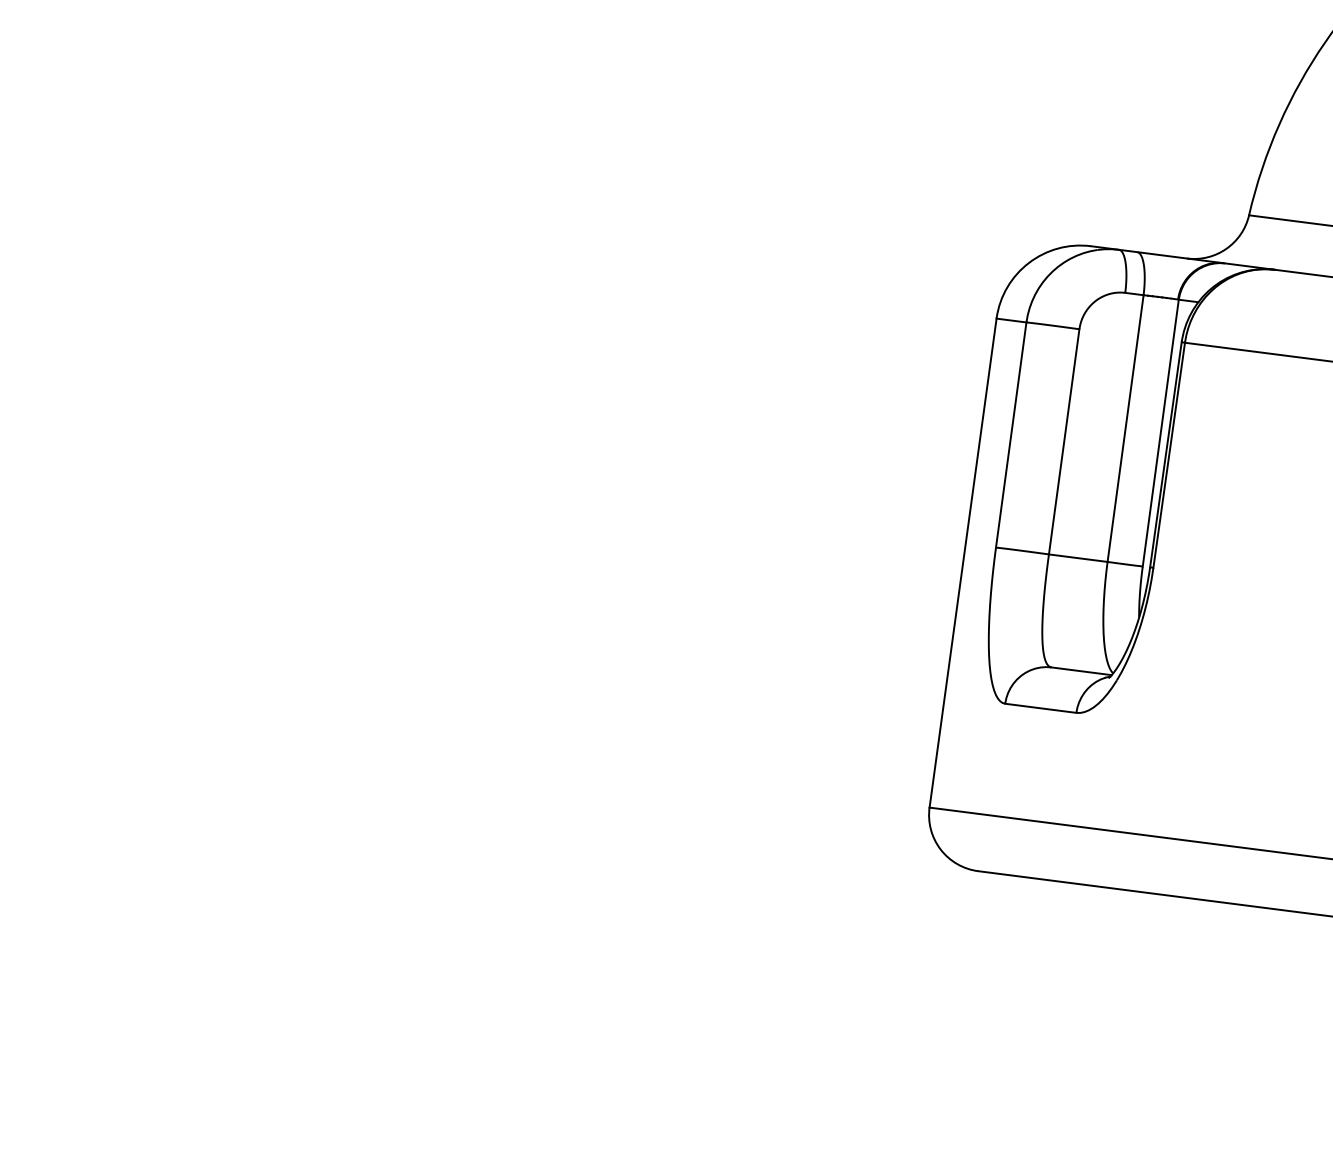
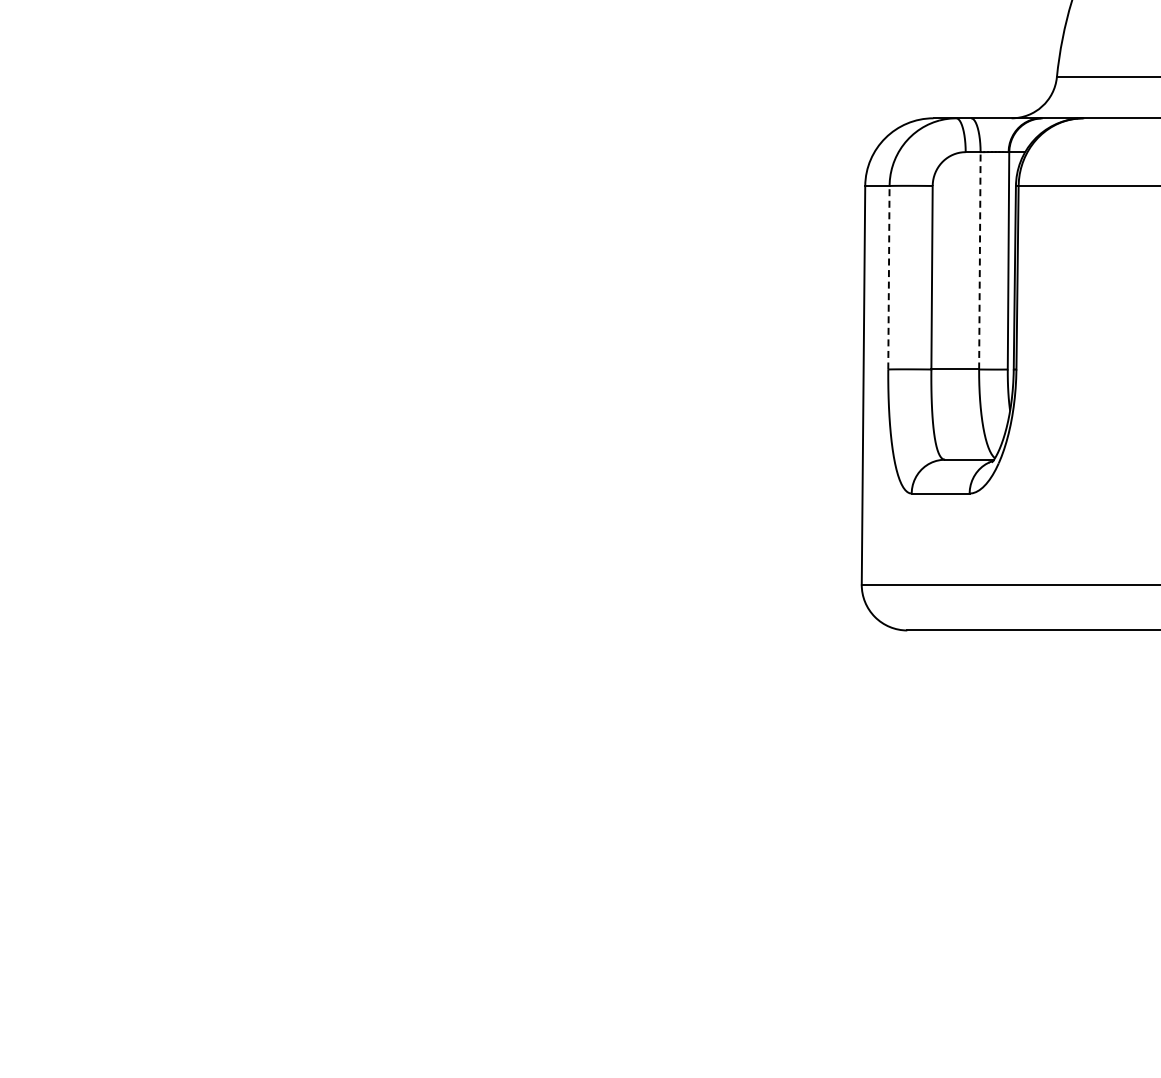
line: (1125, 428) -> (979, 260), solid -> dashed
line: (1010, 434) -> (888, 277), solid -> dashed

